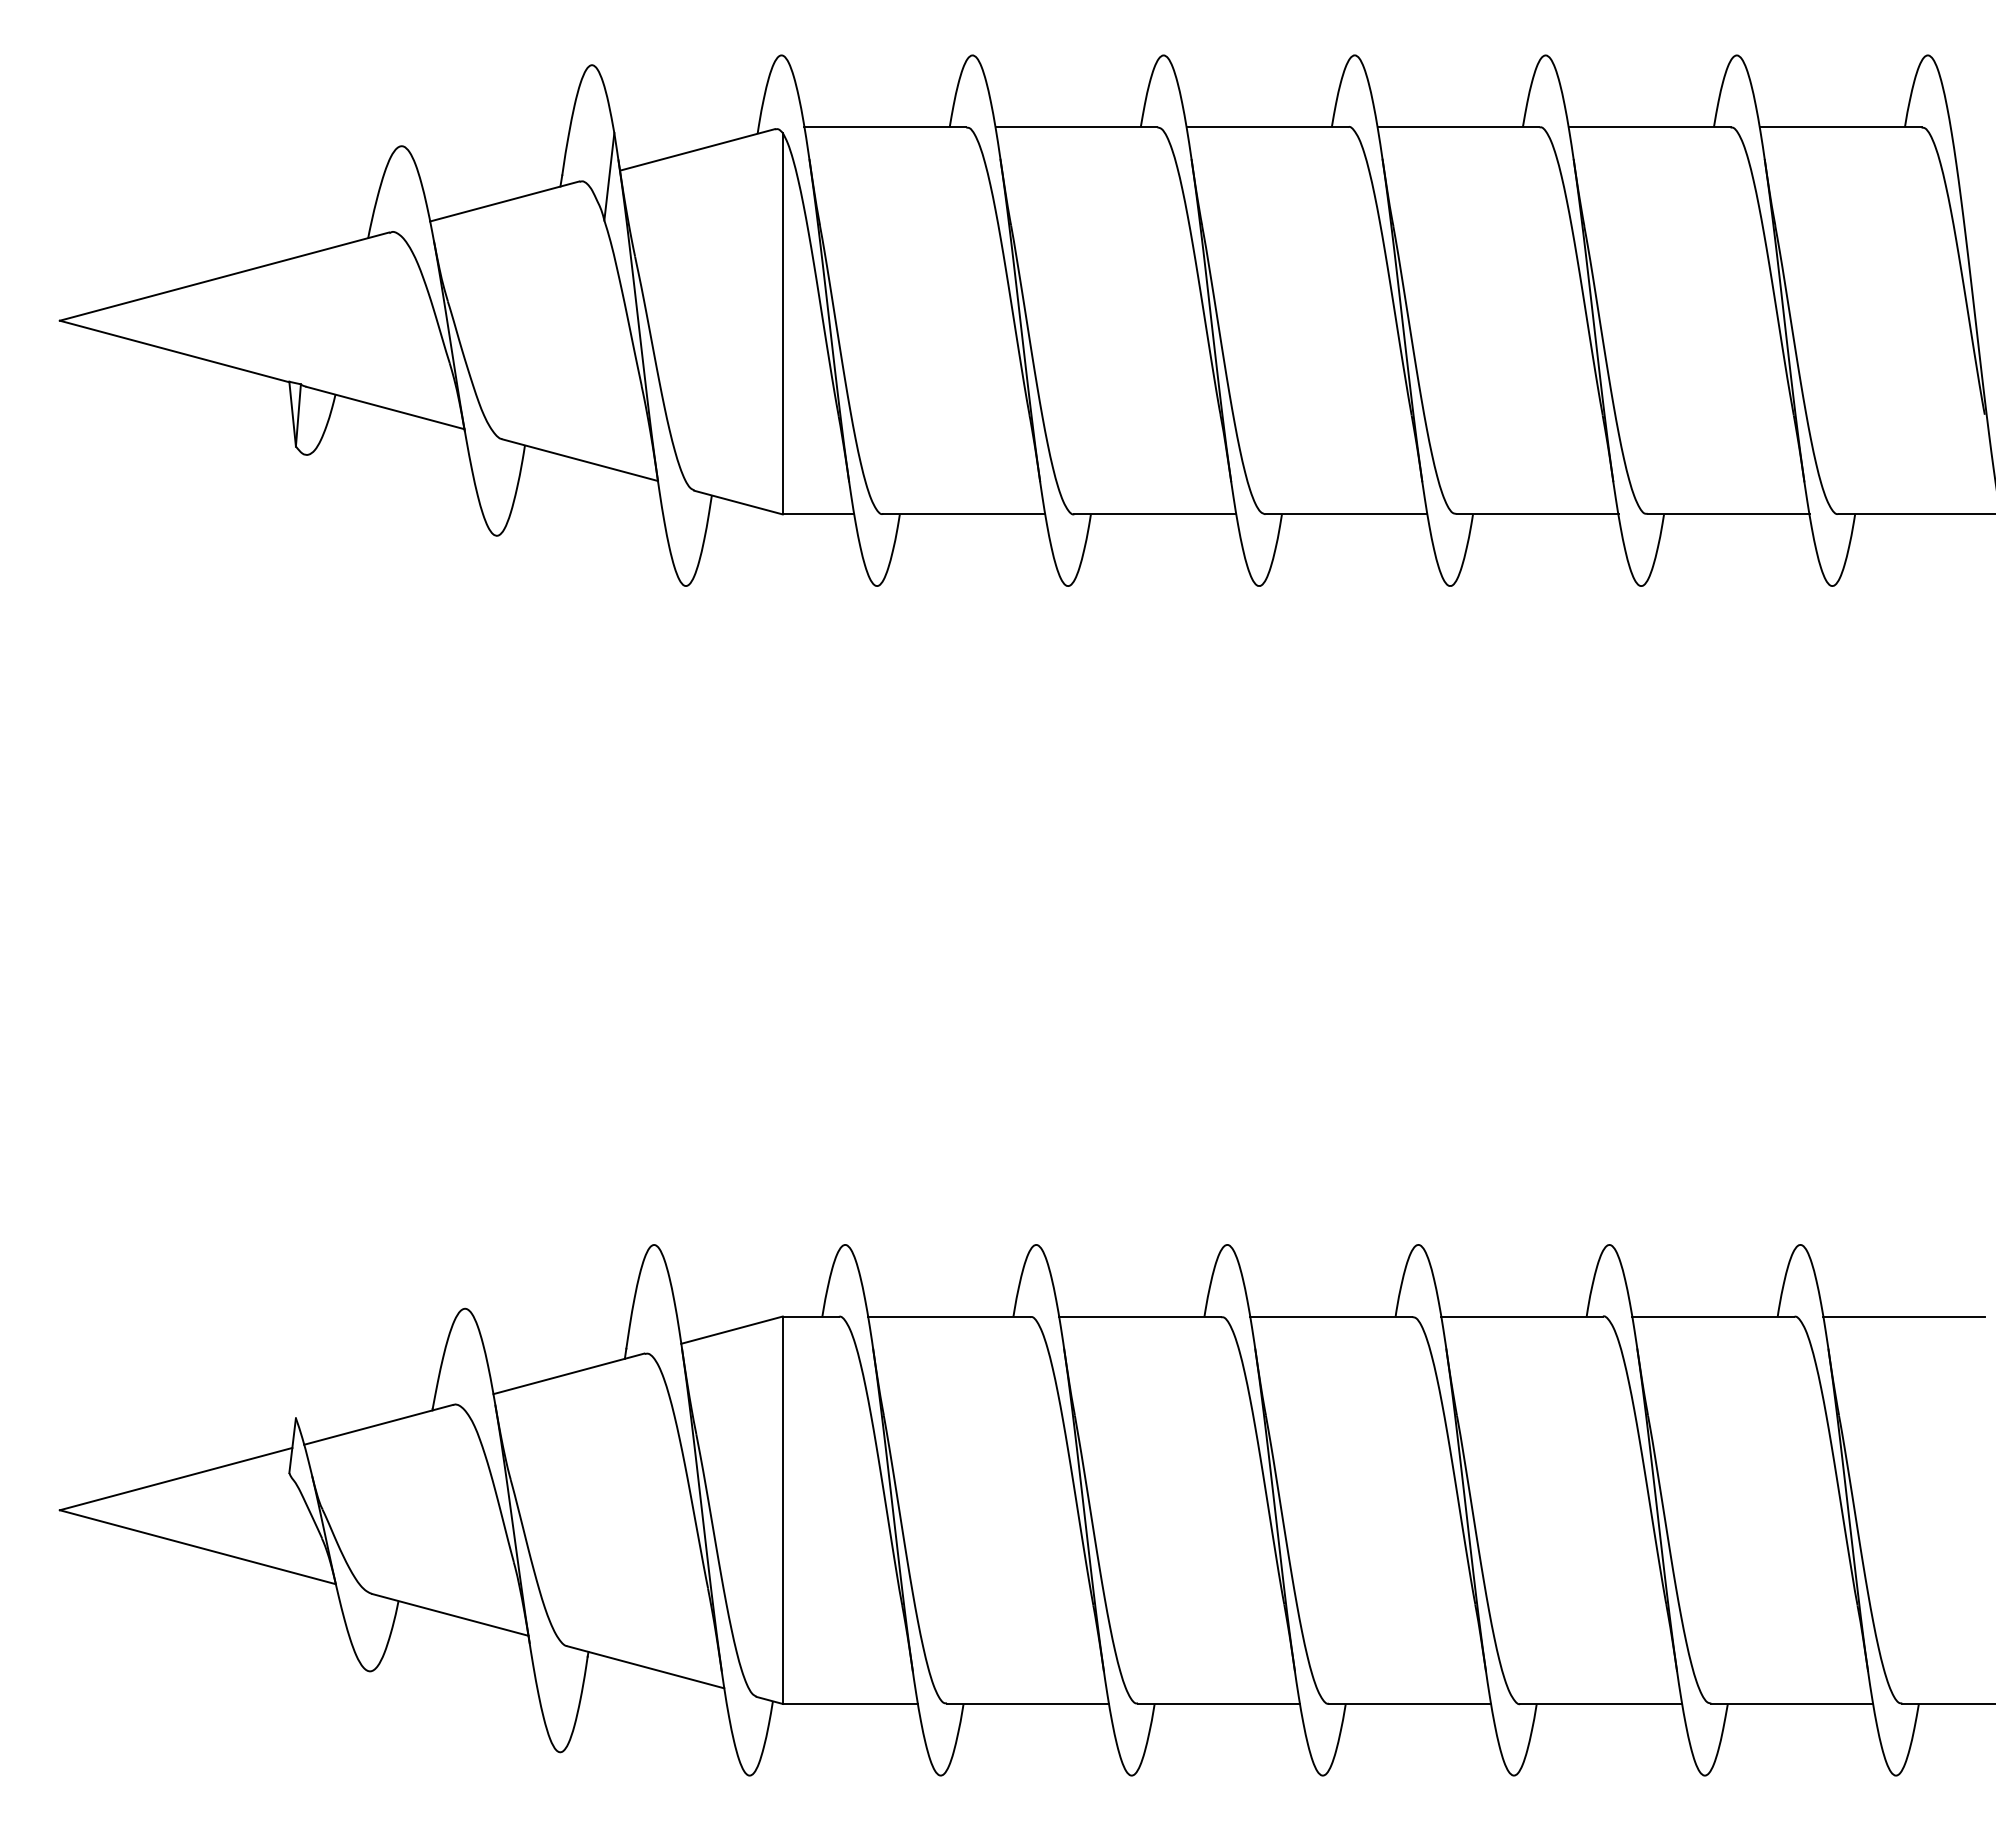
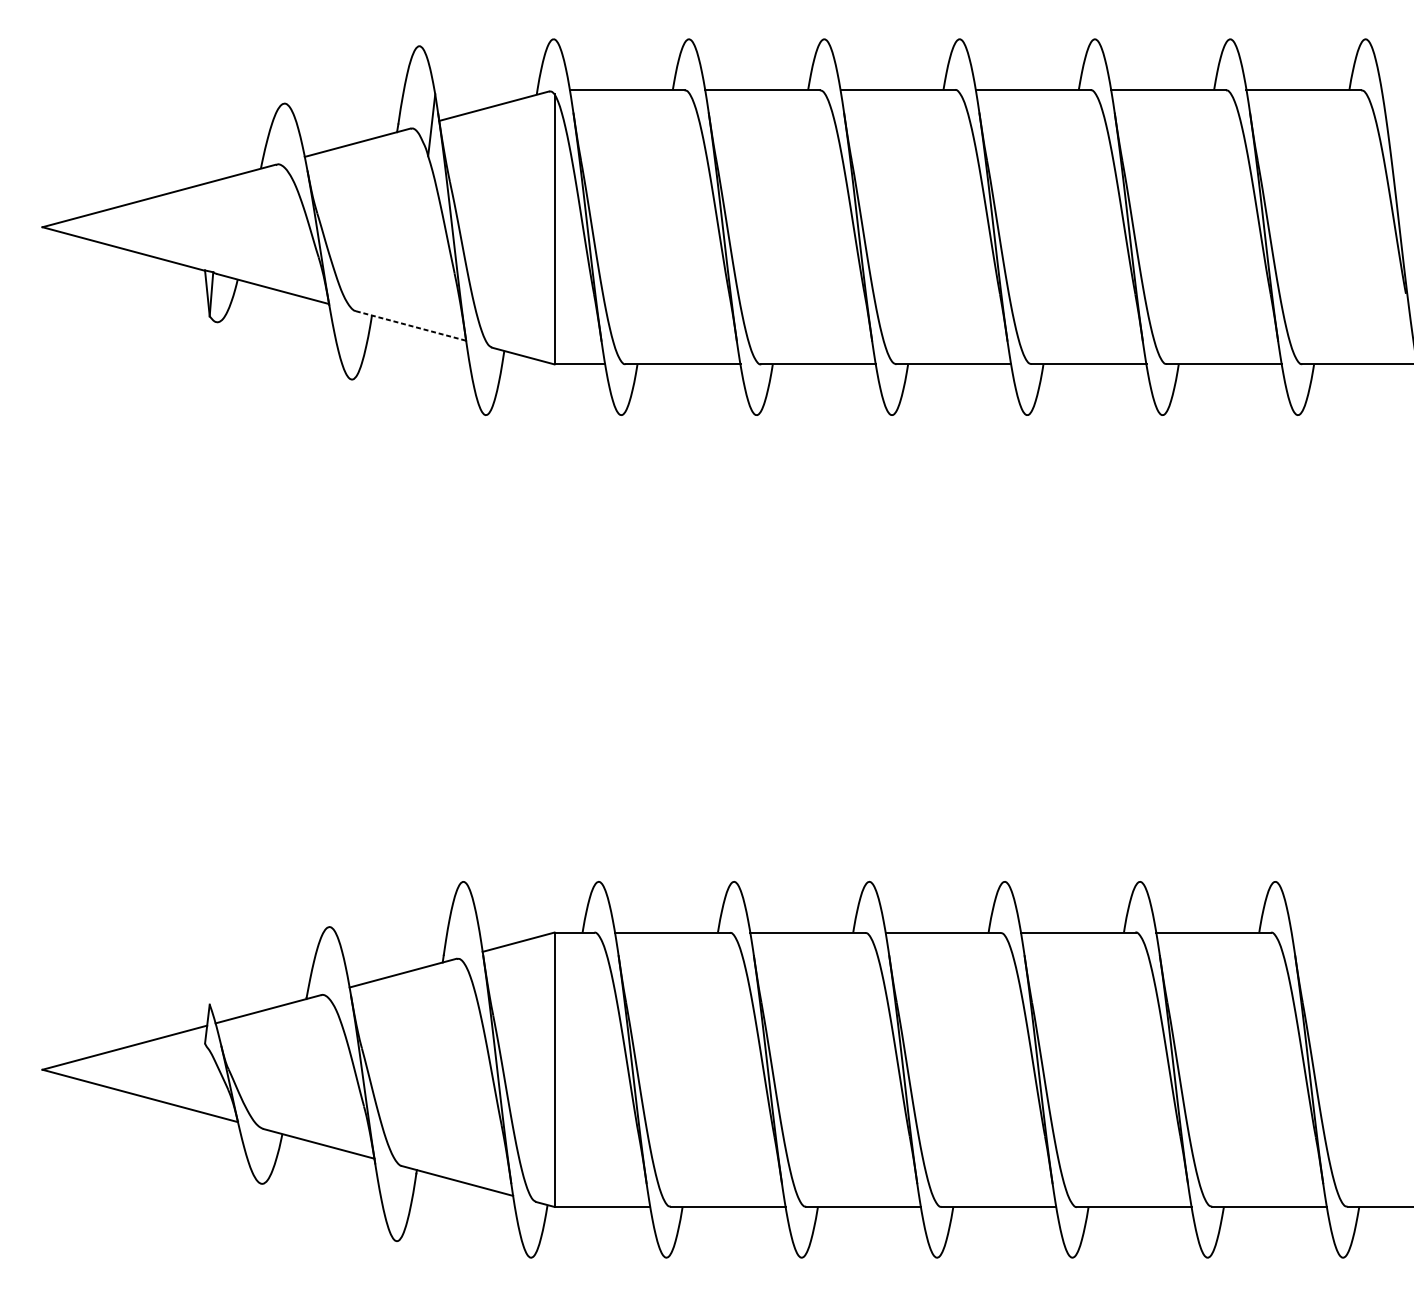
line: (580, 460) -> (411, 326), solid -> dashed
line: (1904, 1316) -> (1349, 932), removed

